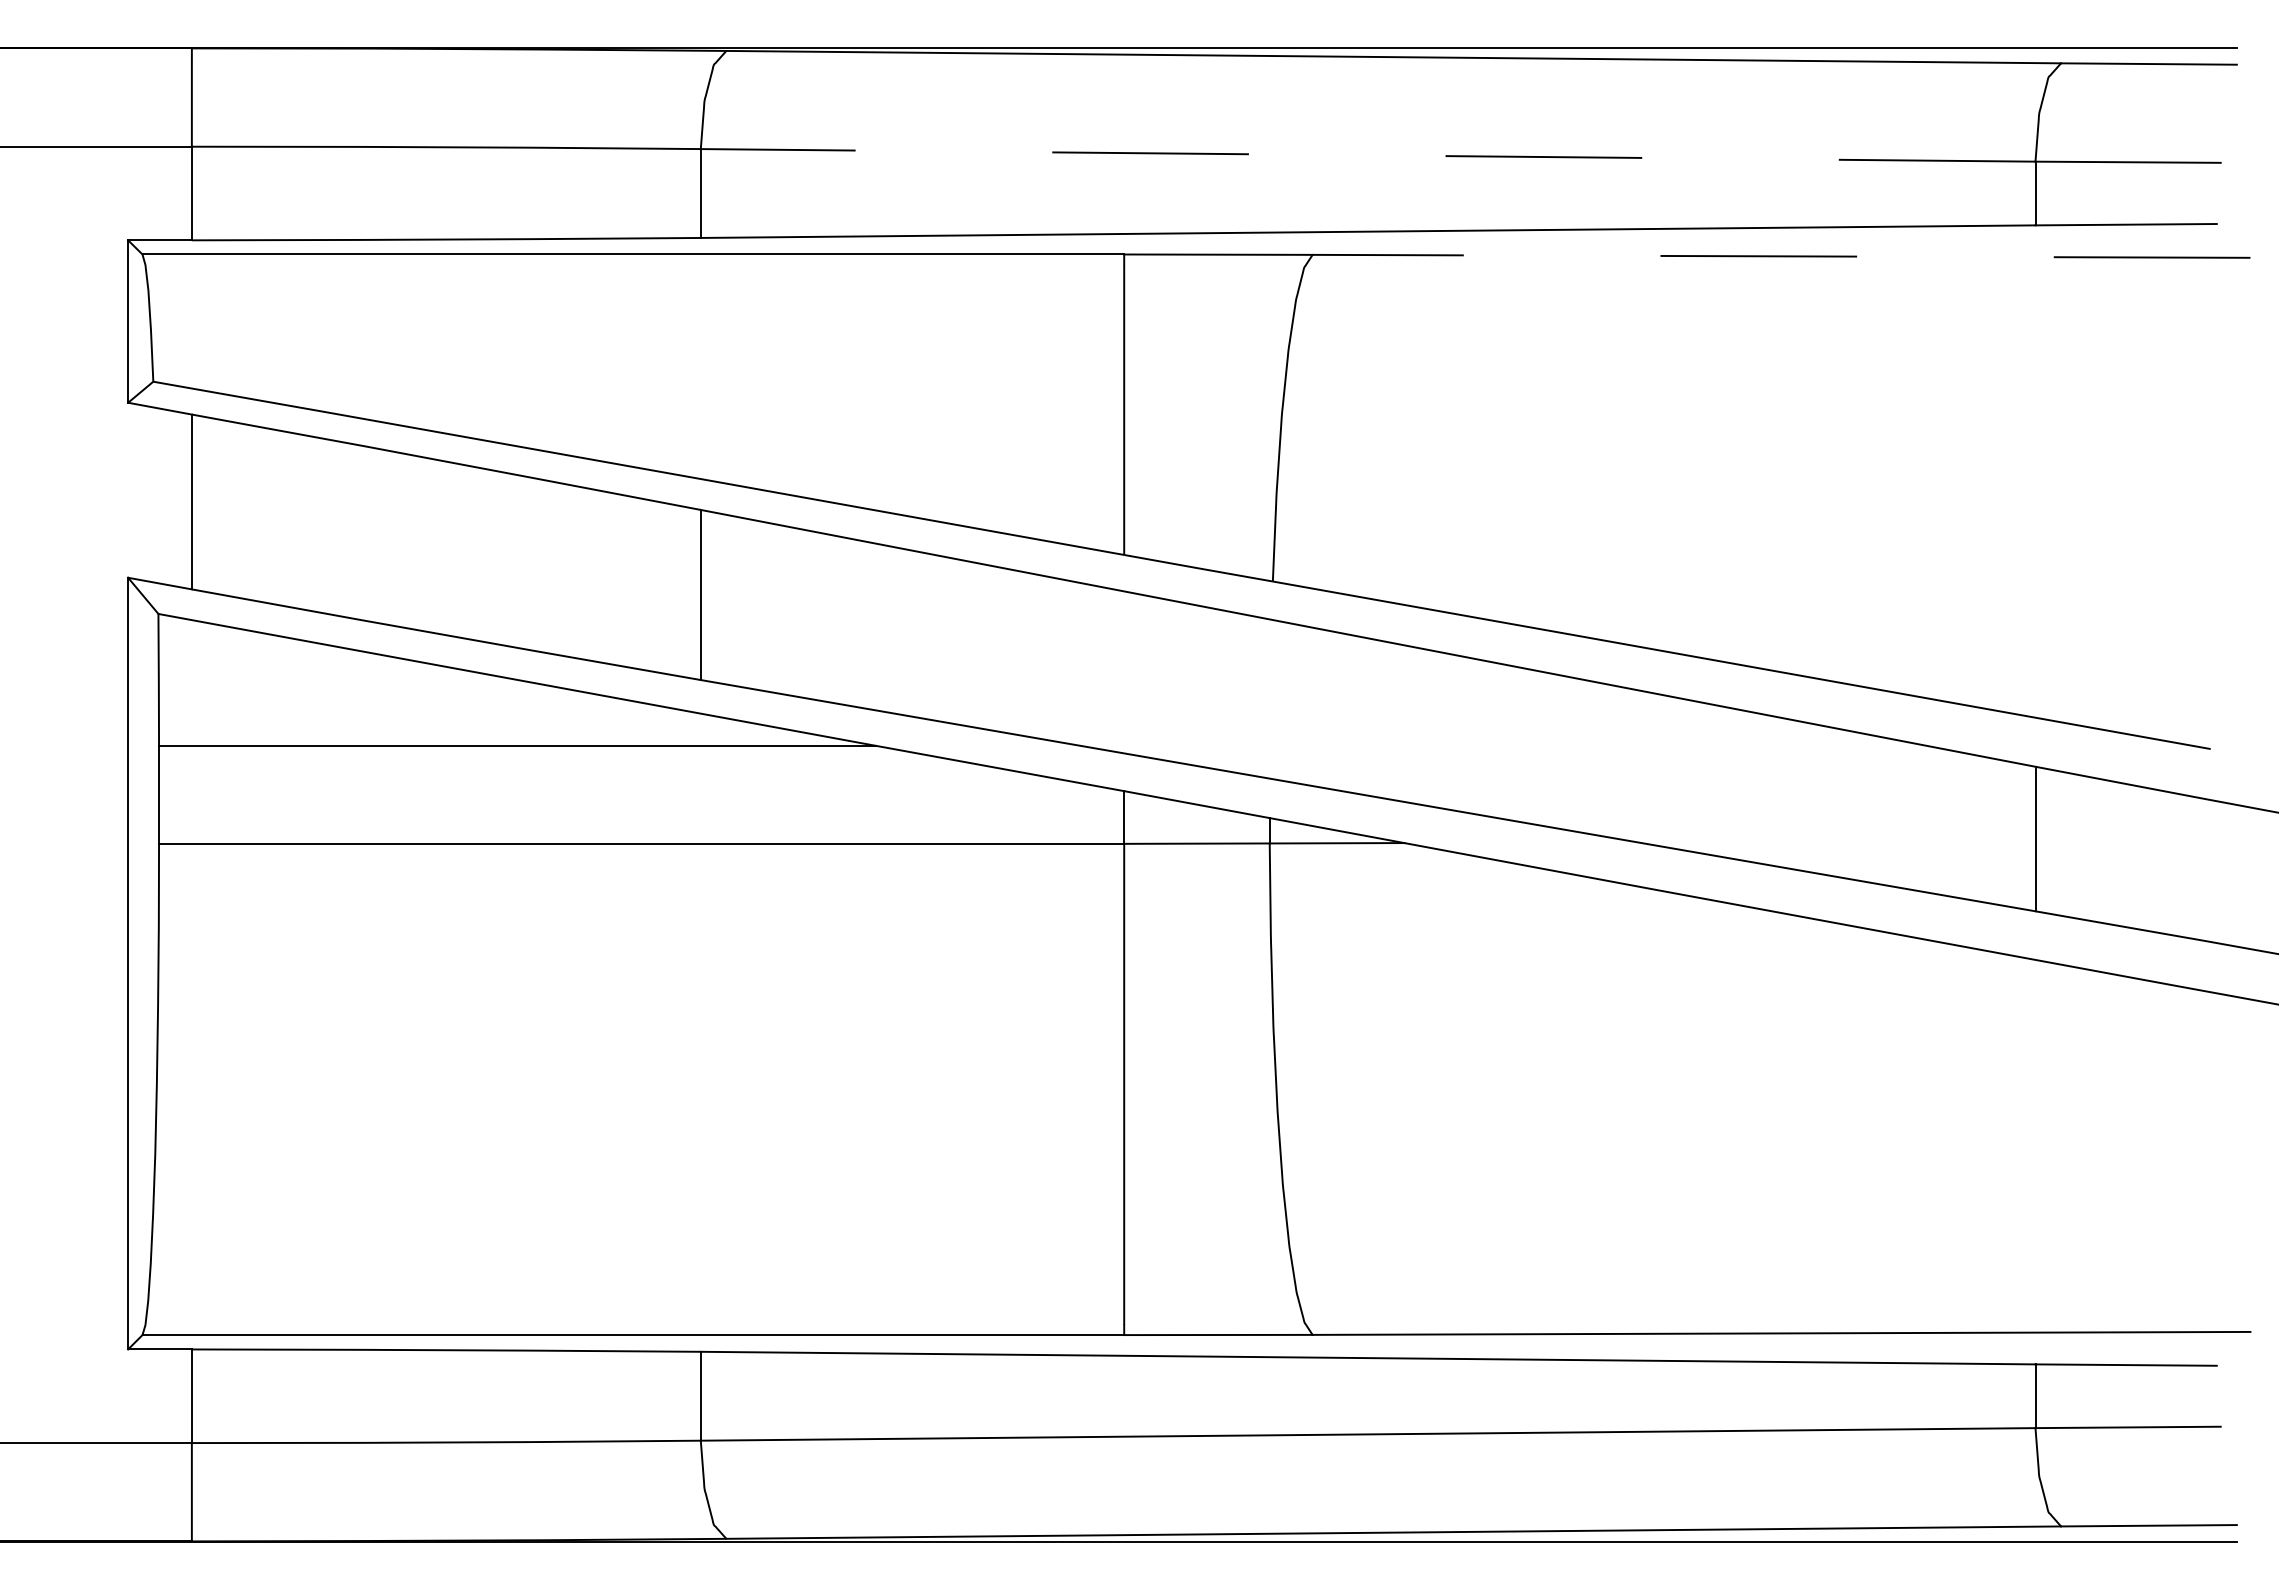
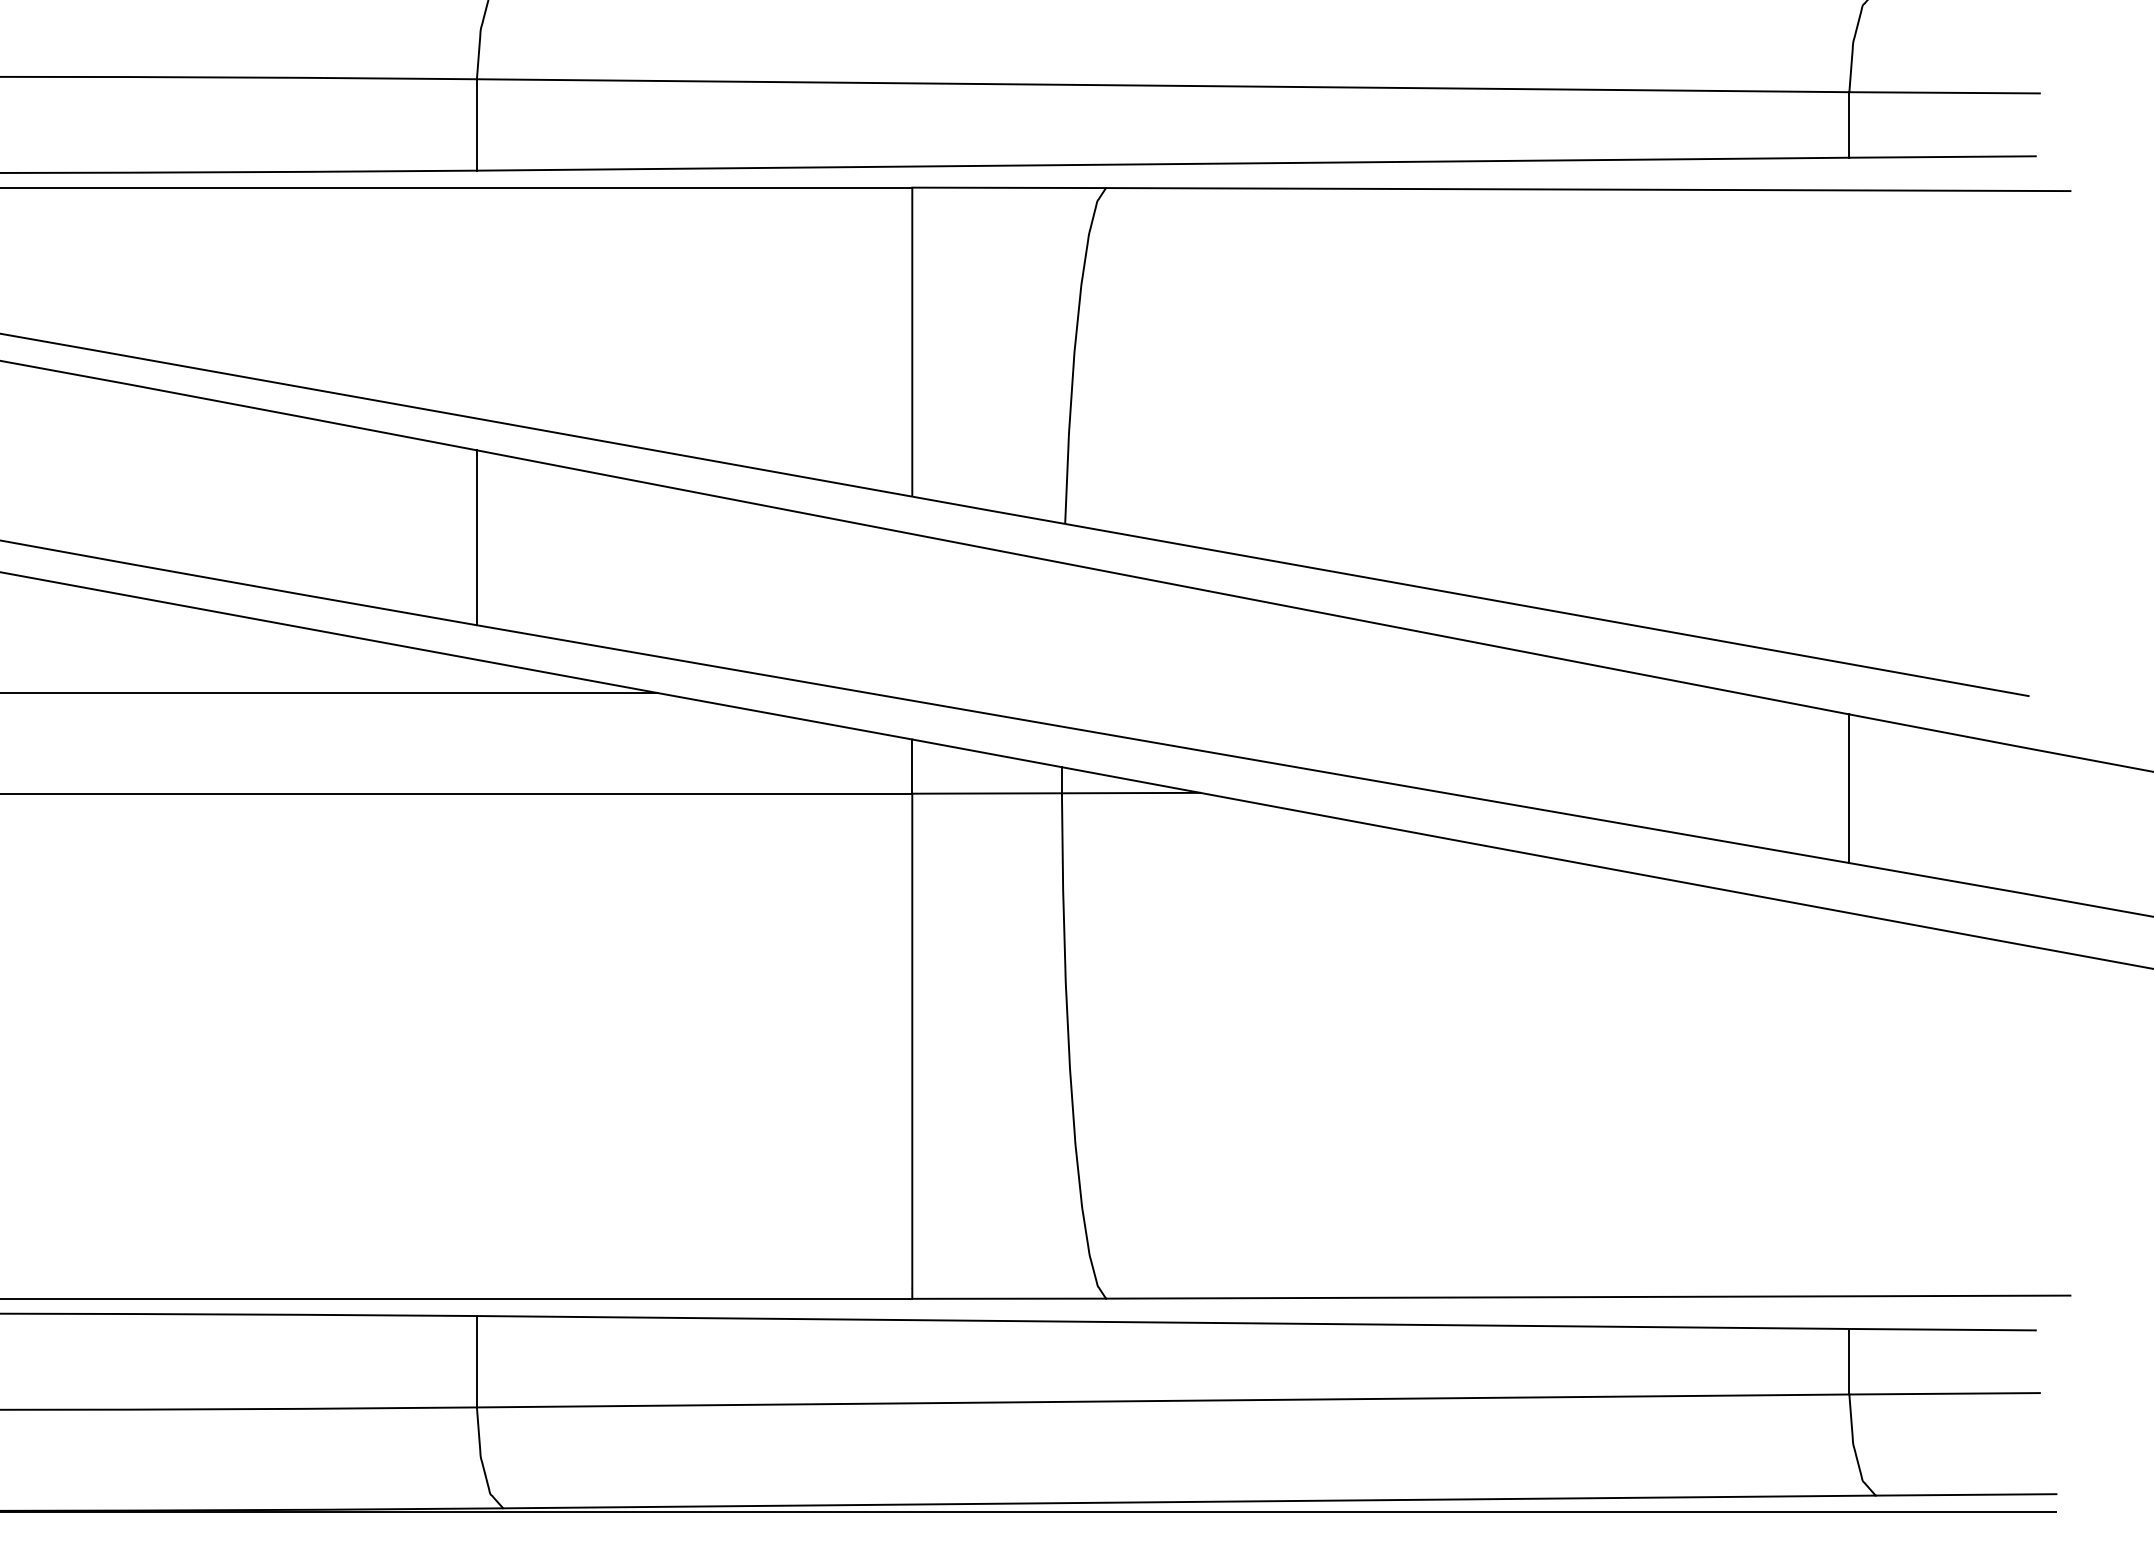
line: (1367, 155) -> (1162, 85), dashed -> solid
line: (1781, 256) -> (1588, 189), dashed -> solid

